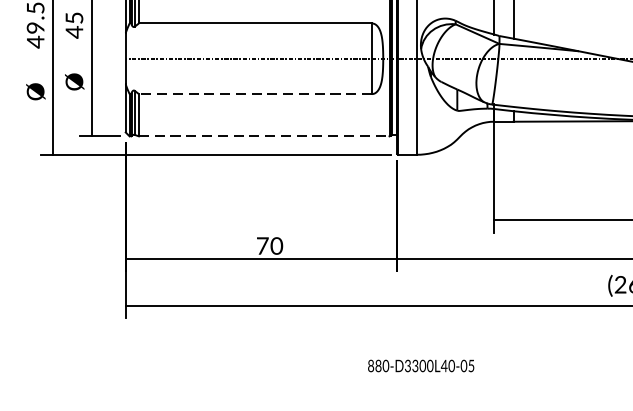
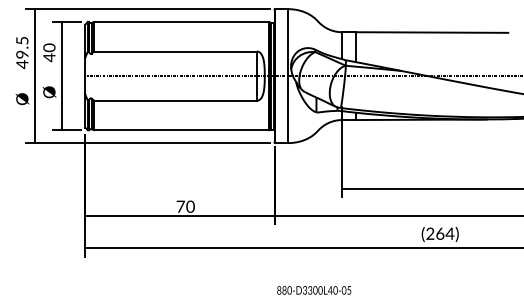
text: (74, 17) -> (49, 47), 45 -> 40
line: (255, 93) -> (175, 100), dashed -> solid
line: (265, 136) -> (182, 130), dashed -> solid
text: (421, 366) -> (314, 290), moved

